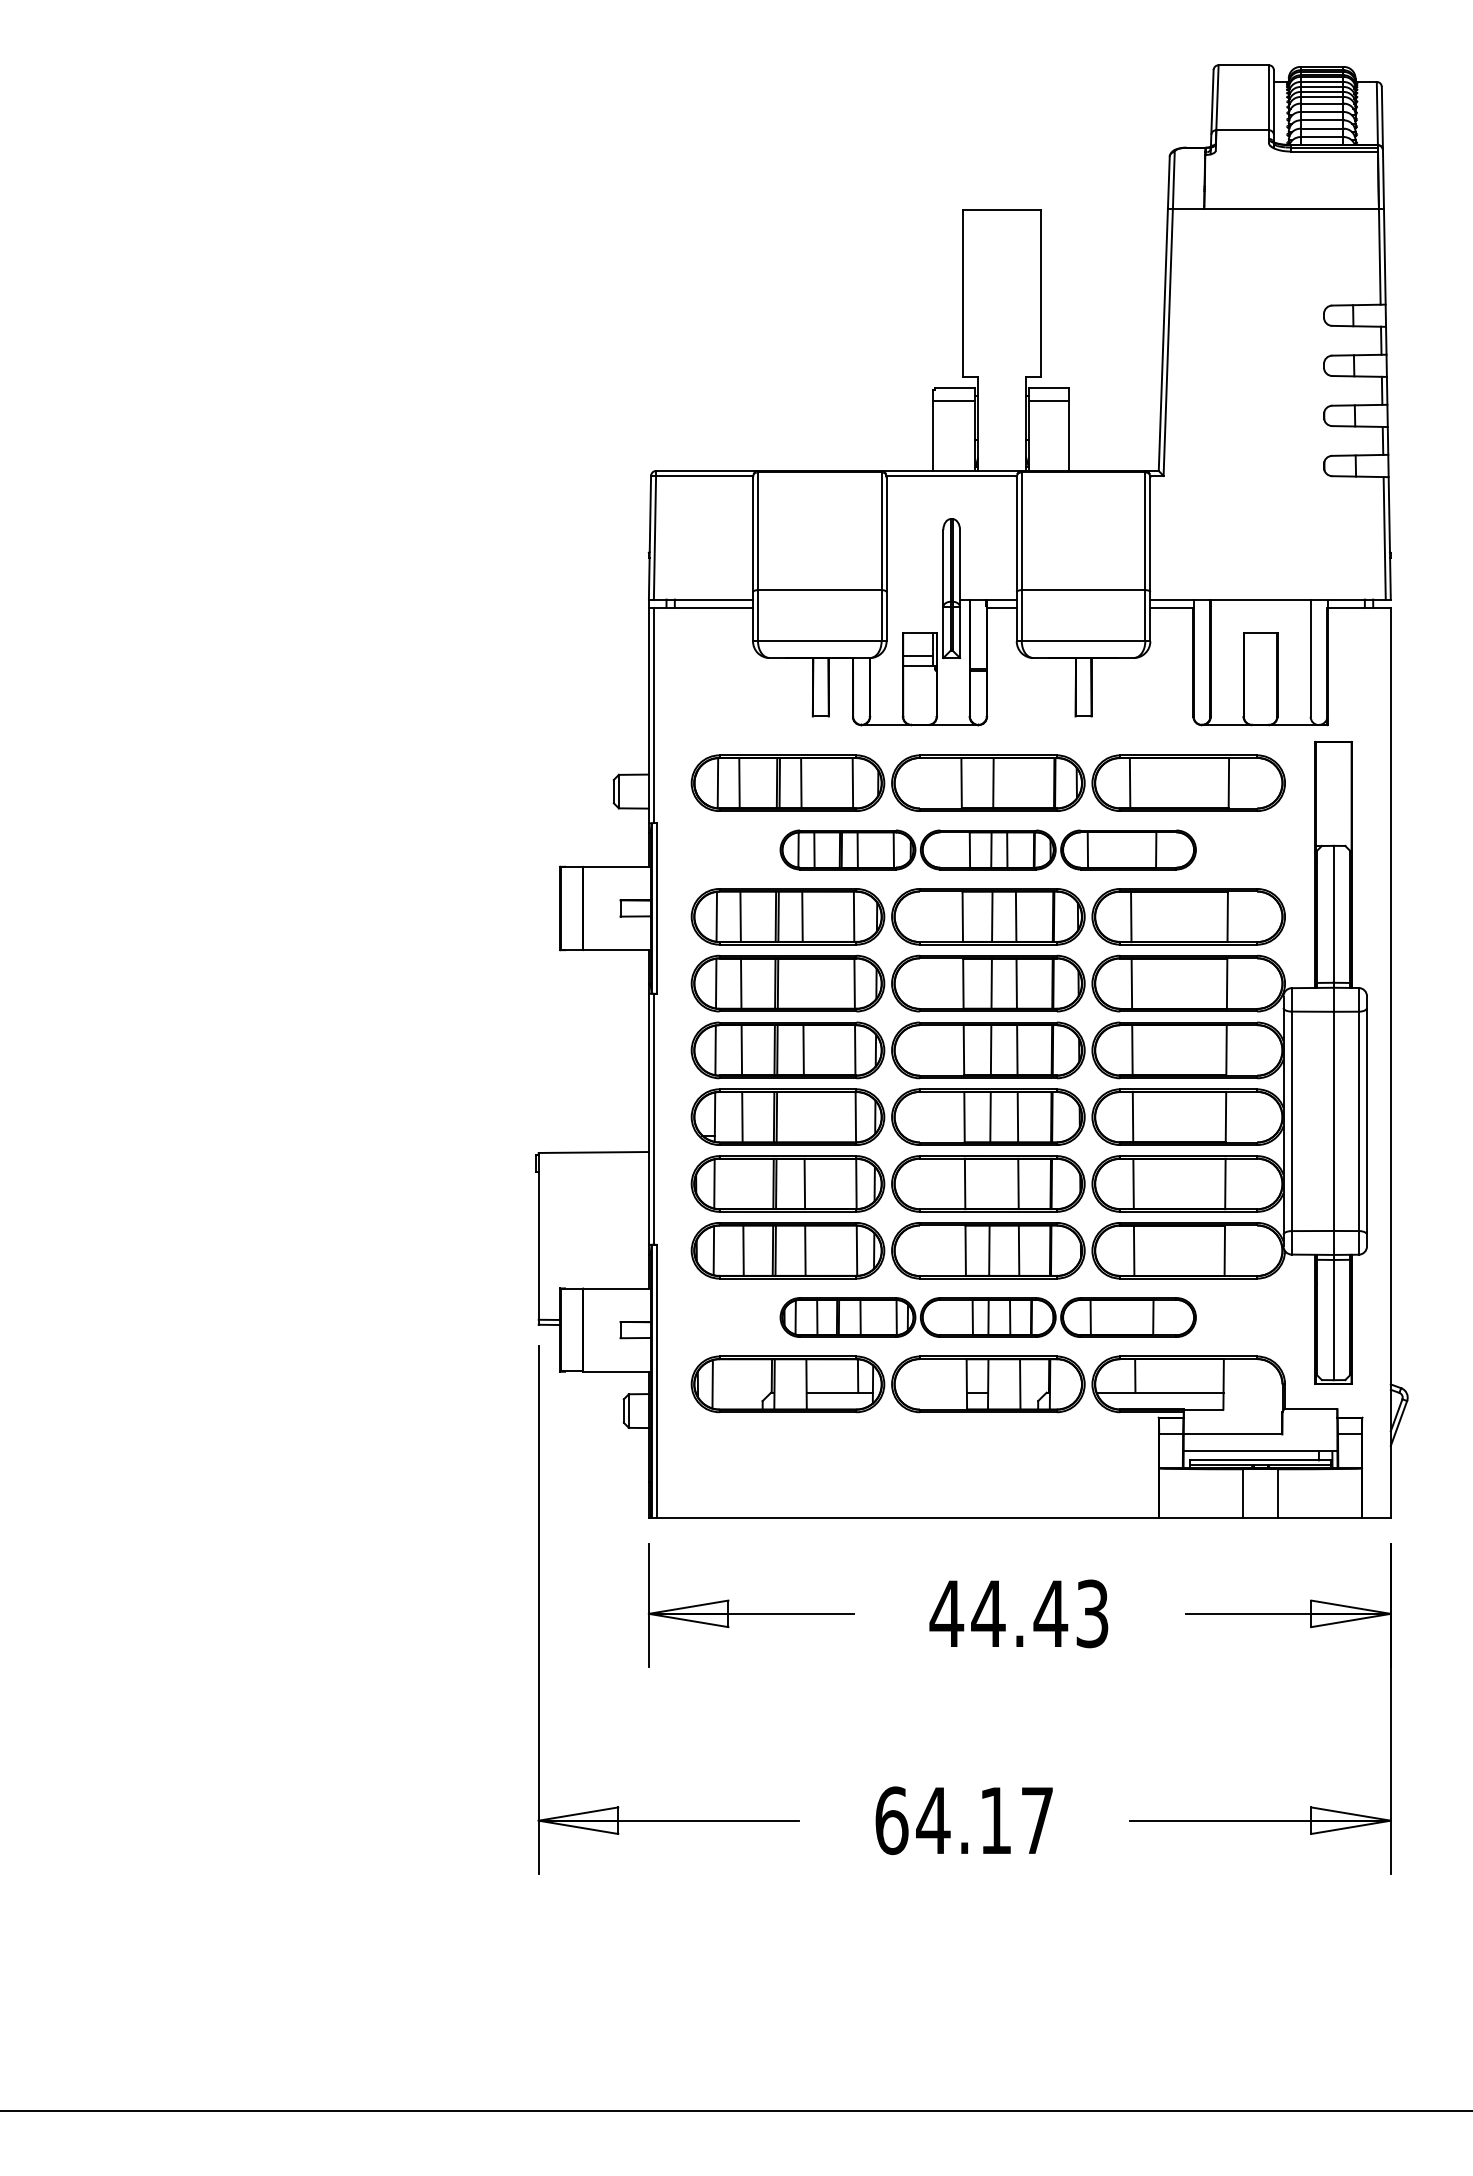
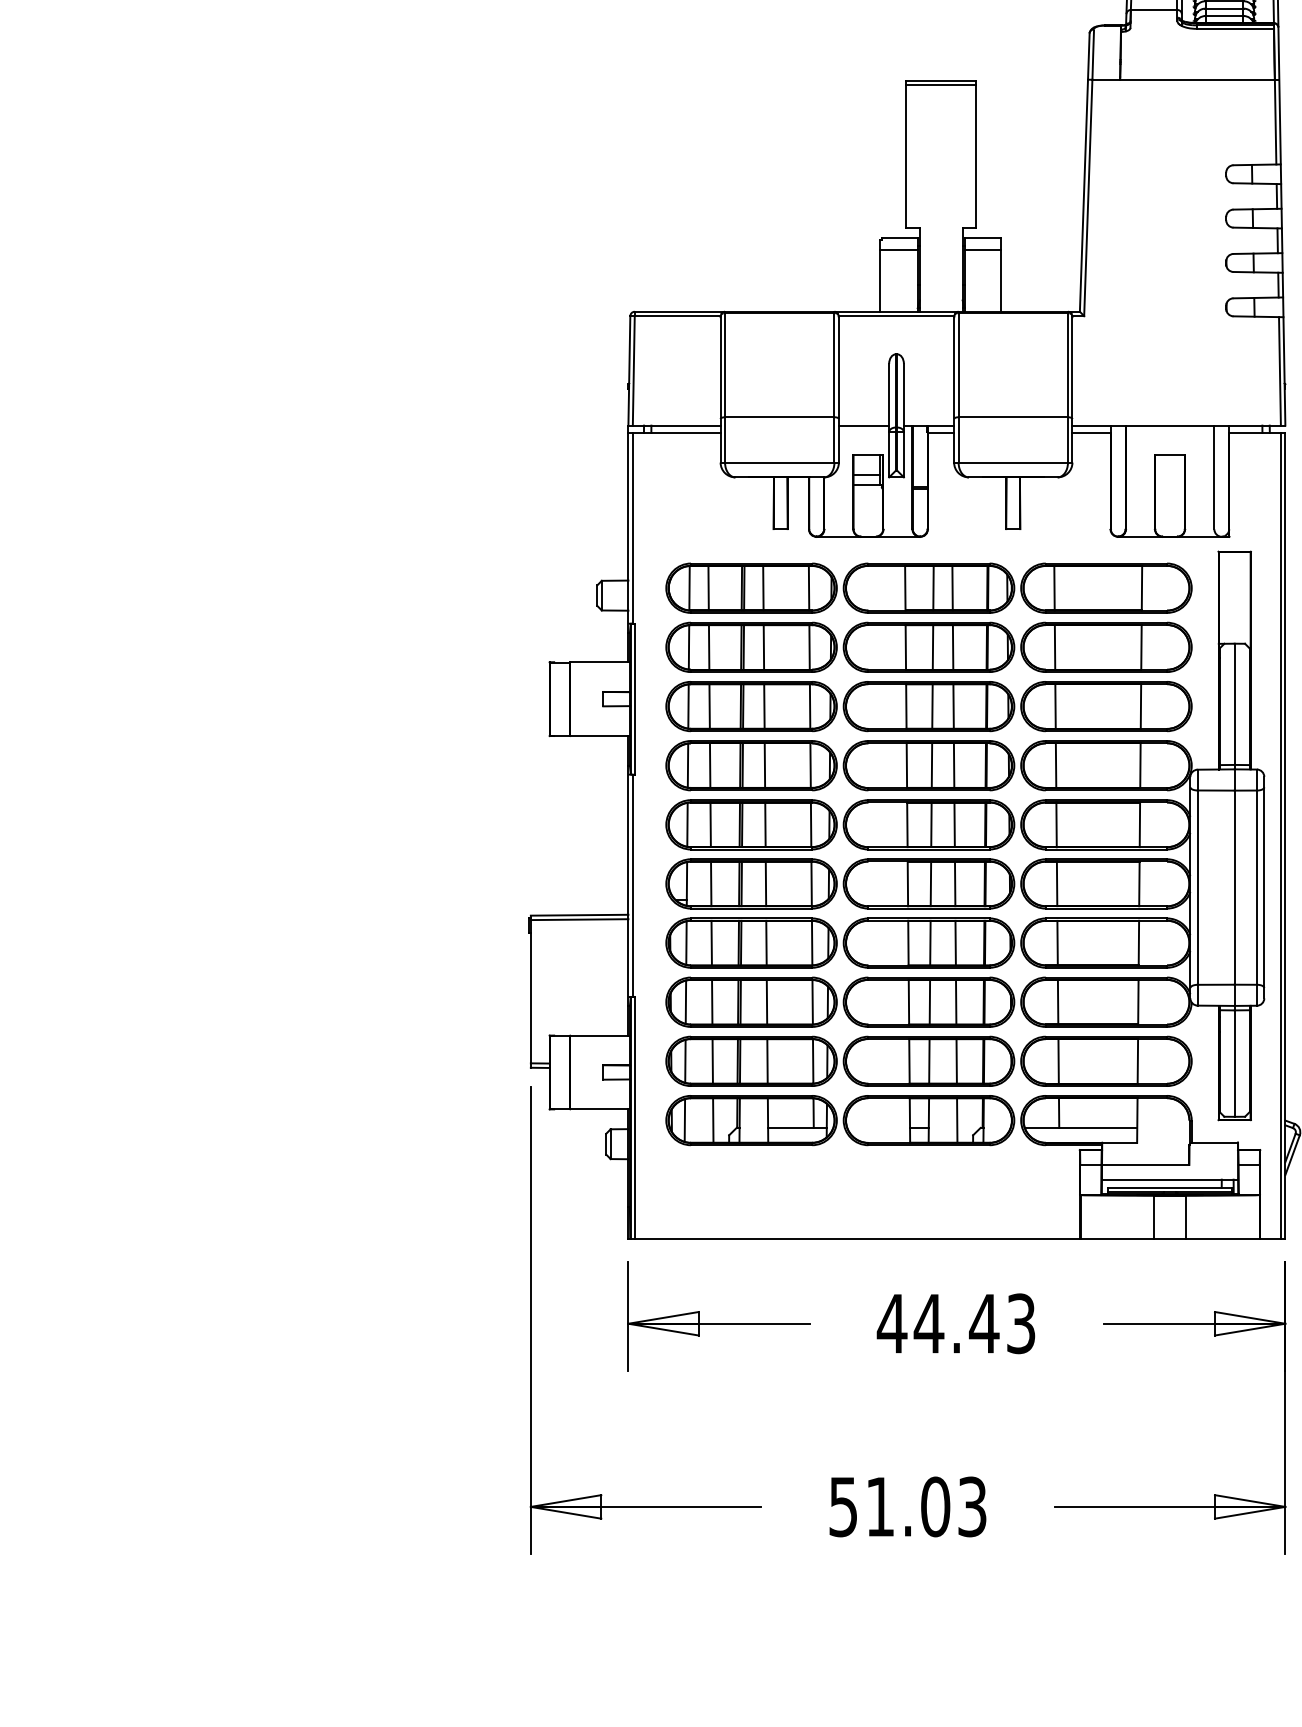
line: (1001, 214) -> (940, 84), added
line: (914, 599) -> (863, 425), added
line: (1014, 783) -> (952, 588), added
part: (987, 849) -> (928, 646), size x1.43
line: (802, 983) -> (764, 765), added
line: (1385, 1062) -> (1280, 835), added
line: (804, 1117) -> (766, 884), added
line: (593, 1157) -> (579, 919), added
line: (742, 1183) -> (711, 942), added
line: (989, 1183) -> (930, 942), added
part: (987, 1317) -> (928, 1061), size x1.43
line: (744, 1384) -> (713, 1120), added
text: (964, 1820) -> (907, 1506), 64.17 -> 51.03

